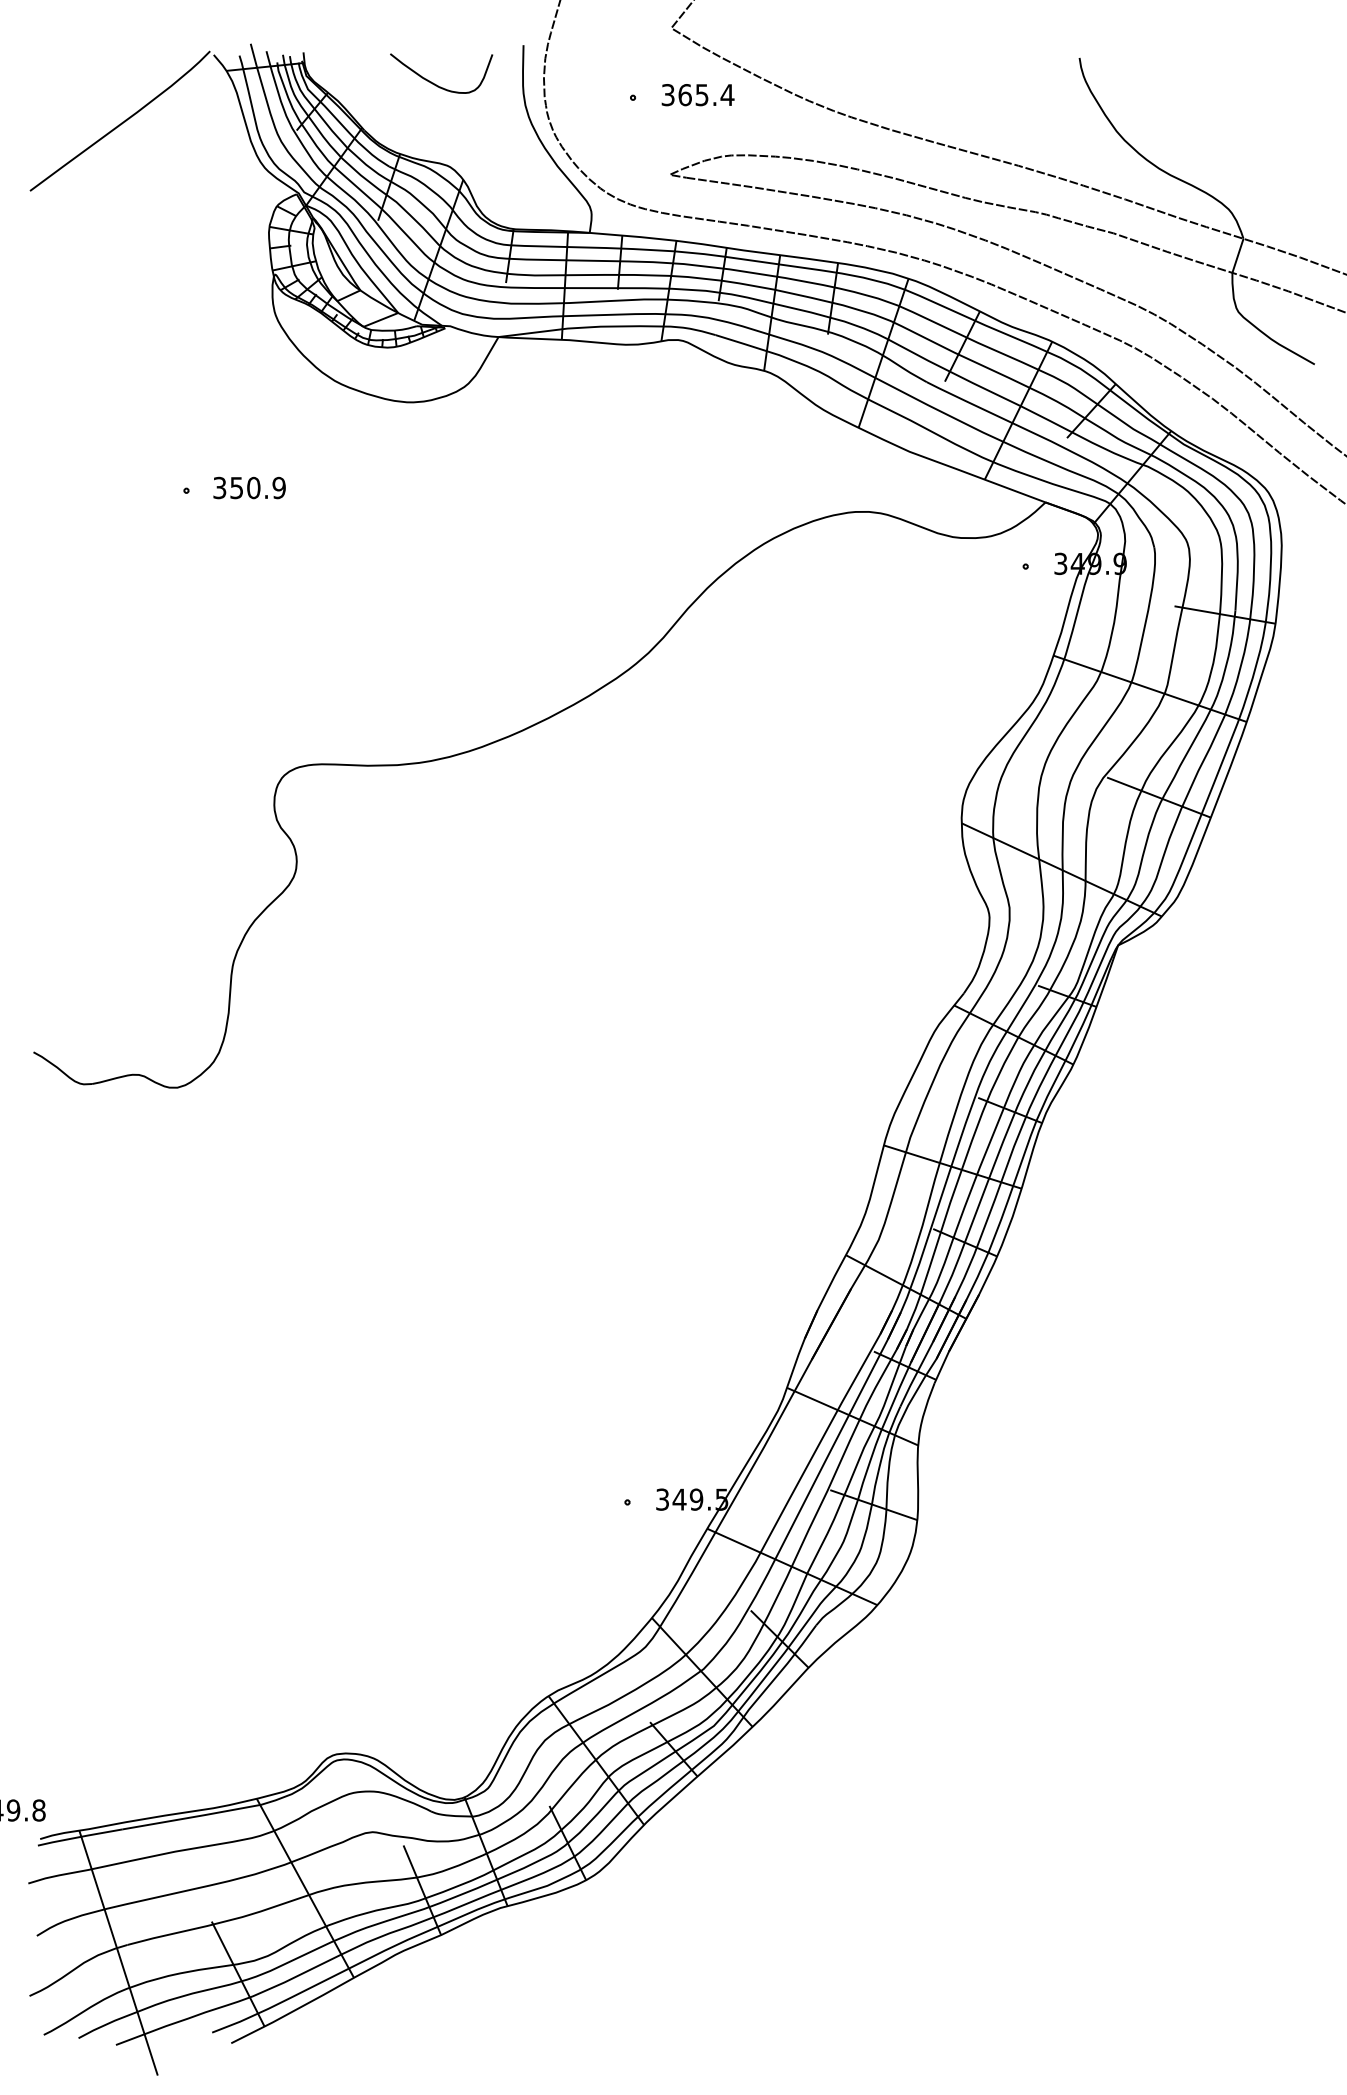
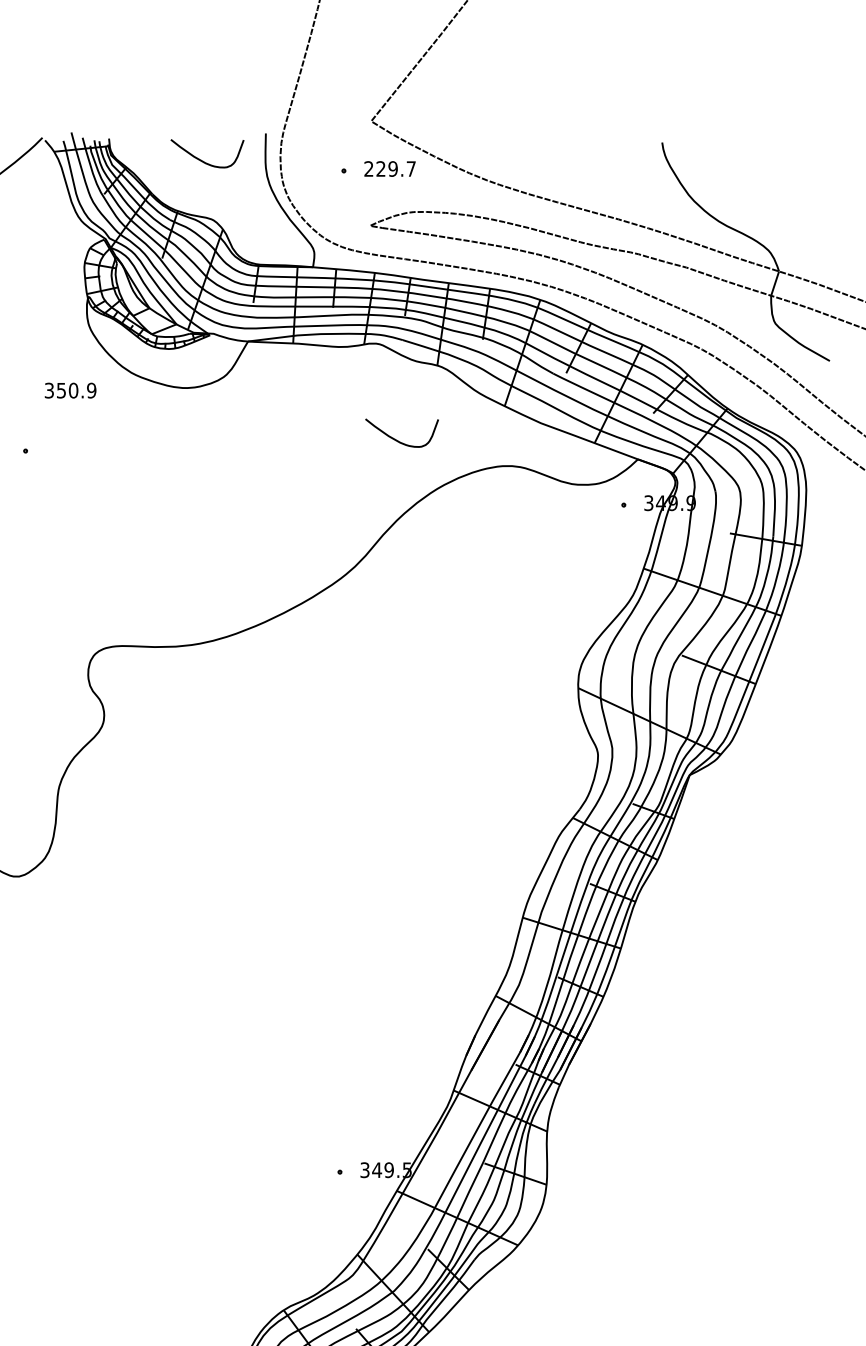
text: (697, 95) -> (389, 169), 365.4 -> 229.7
curve: (708, 475) -> (397, 440), added
text: (249, 487) -> (70, 390), moved

